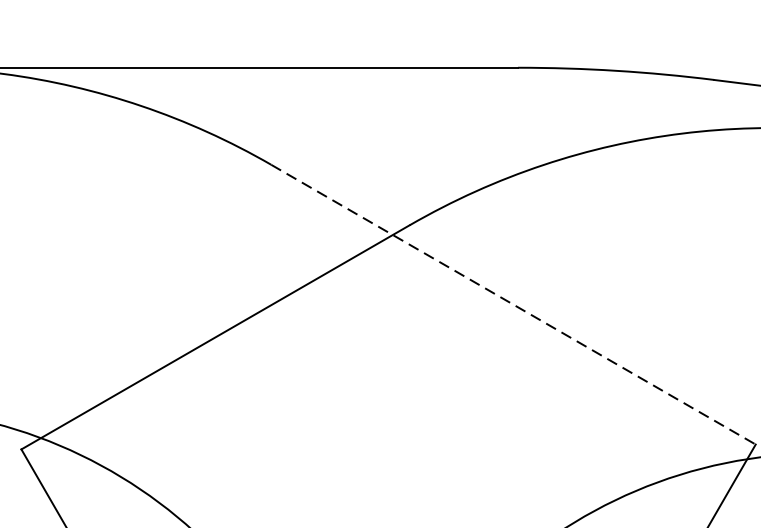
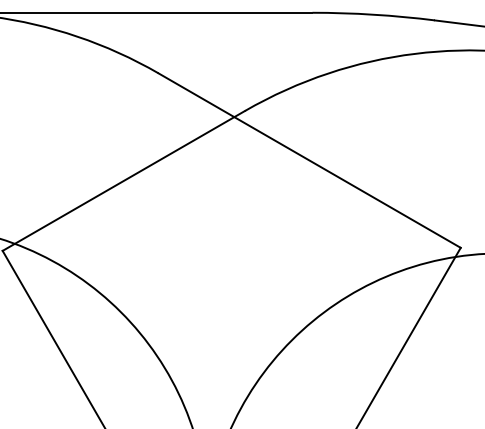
line: (514, 304) -> (310, 160), dashed -> solid

